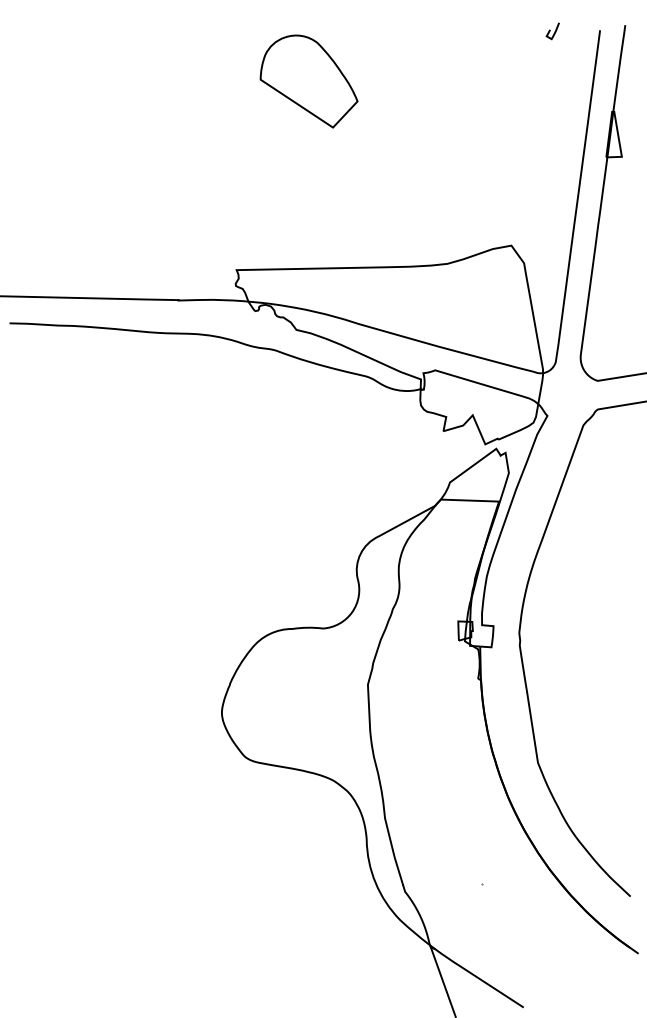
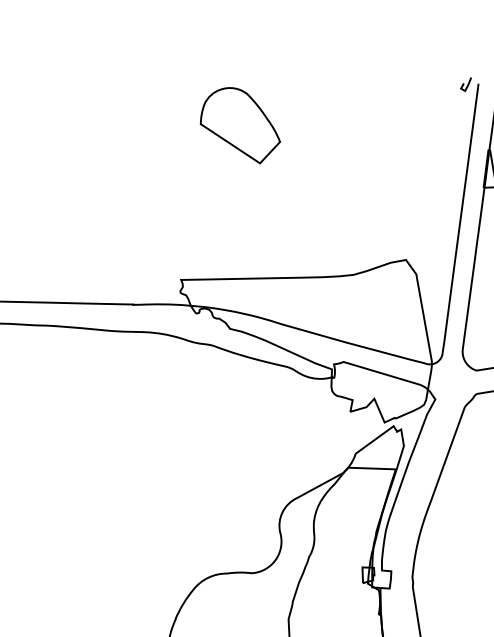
curve: (550, 31) -> (464, 84), moved

